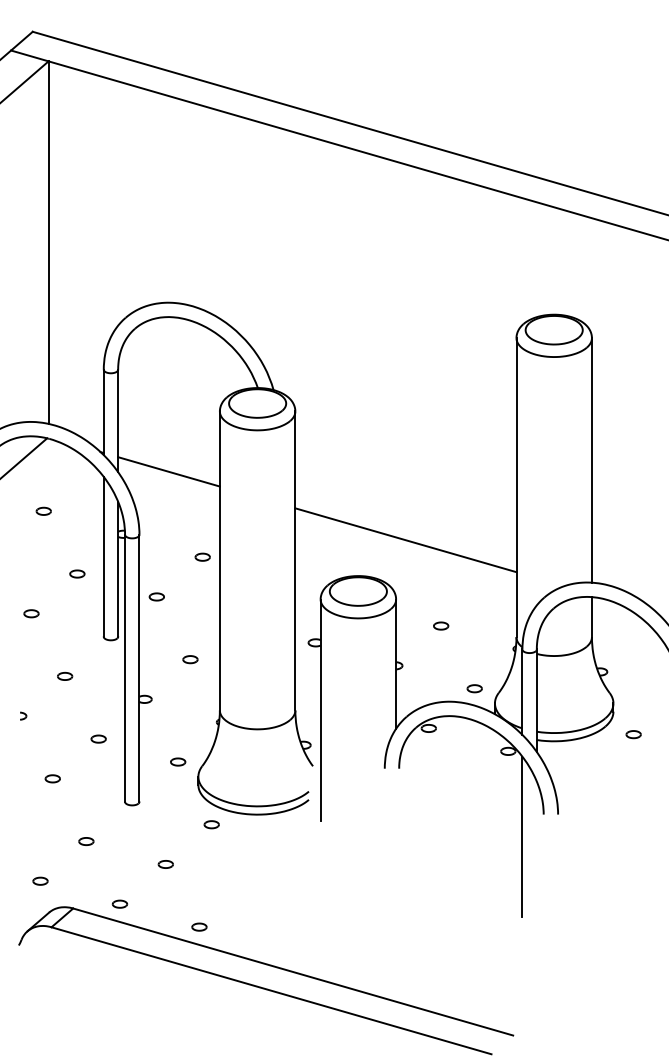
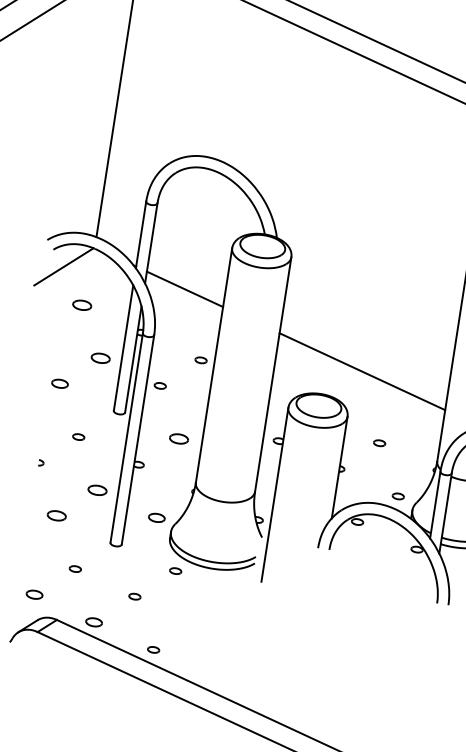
part: (43, 510) -> (81, 304), size x1.6
part: (77, 573) -> (100, 357), size x1.6
part: (31, 613) -> (60, 383), size x1.4
part: (190, 659) -> (179, 439), size x1.6
part: (98, 738) -> (97, 489), size x1.6
part: (178, 761) -> (157, 517), size x1.4
part: (52, 778) -> (56, 515), size x1.6
line: (522, 836) -> (417, 618), removed
part: (40, 880) -> (34, 594), size x1.4
part: (119, 903) -> (93, 621), size x1.4

